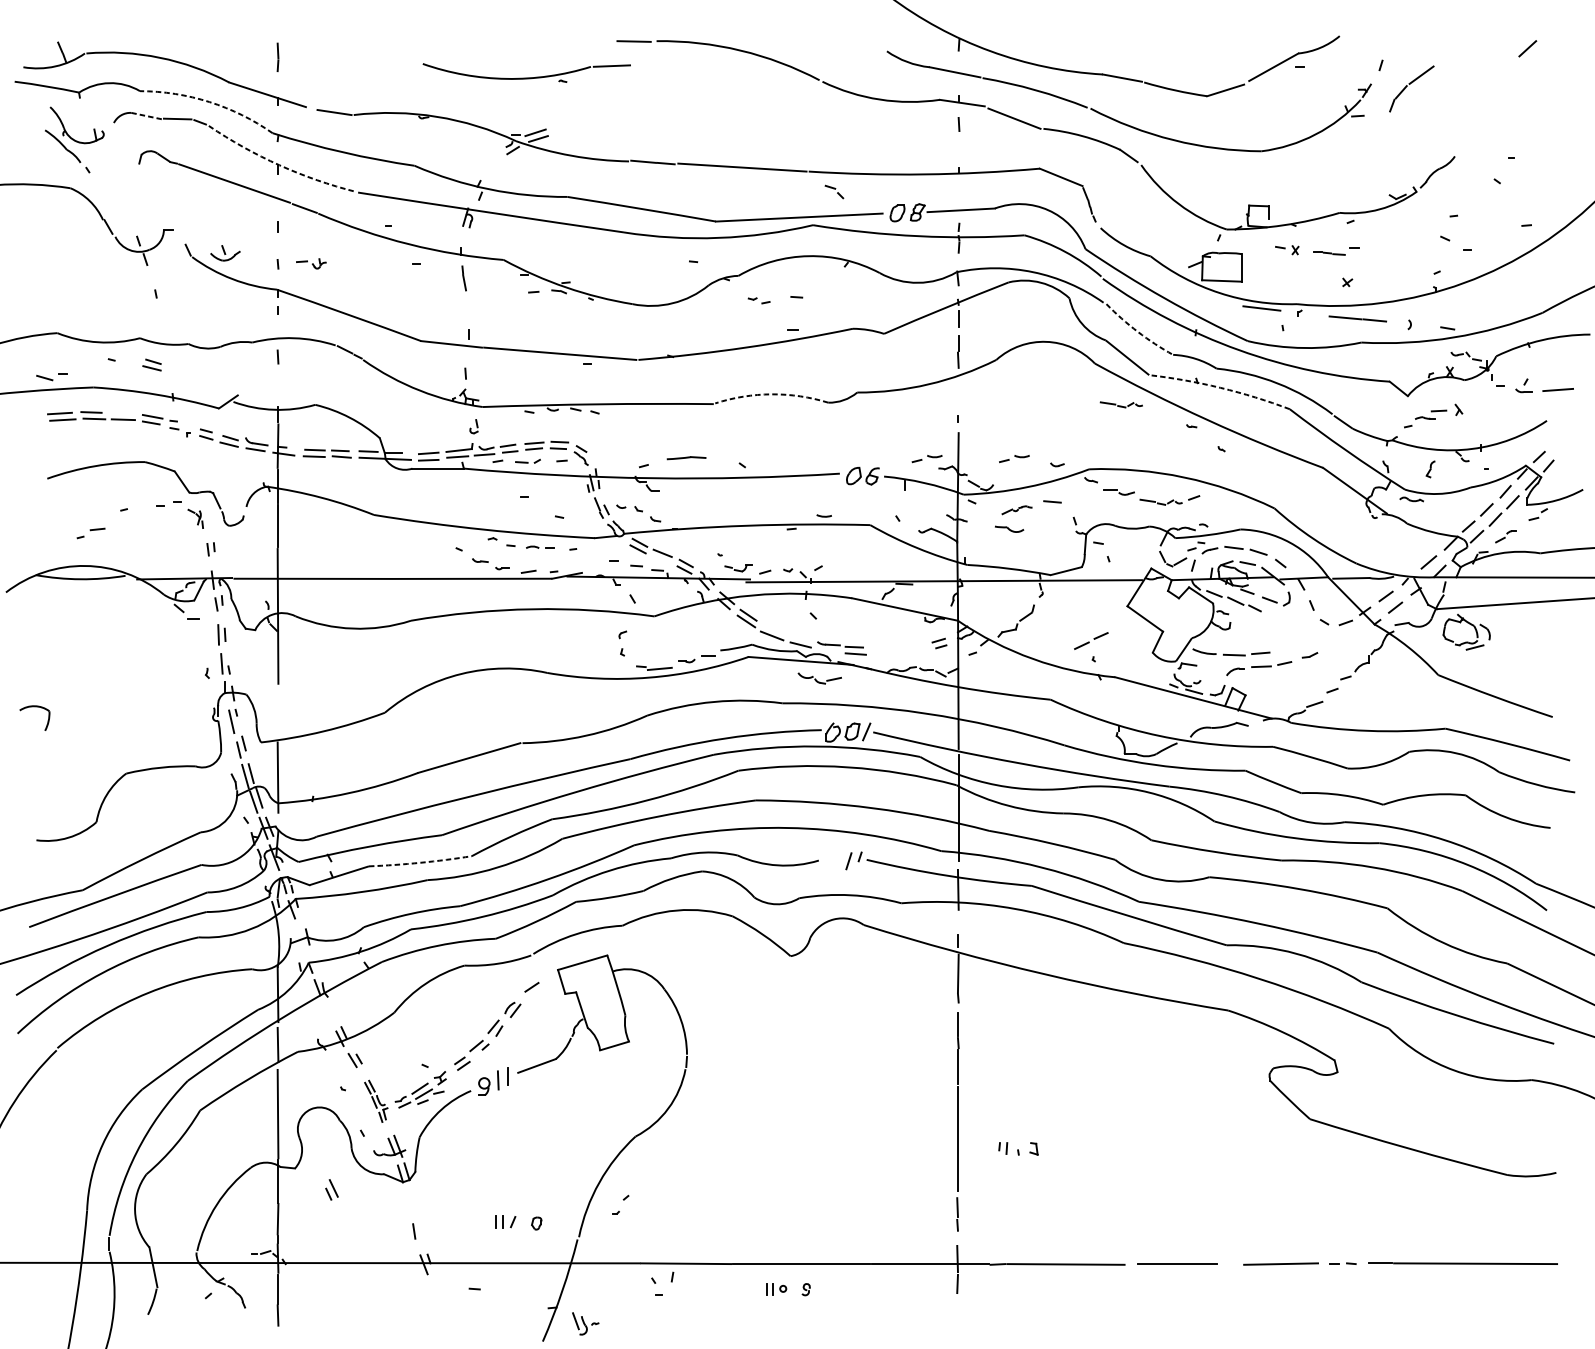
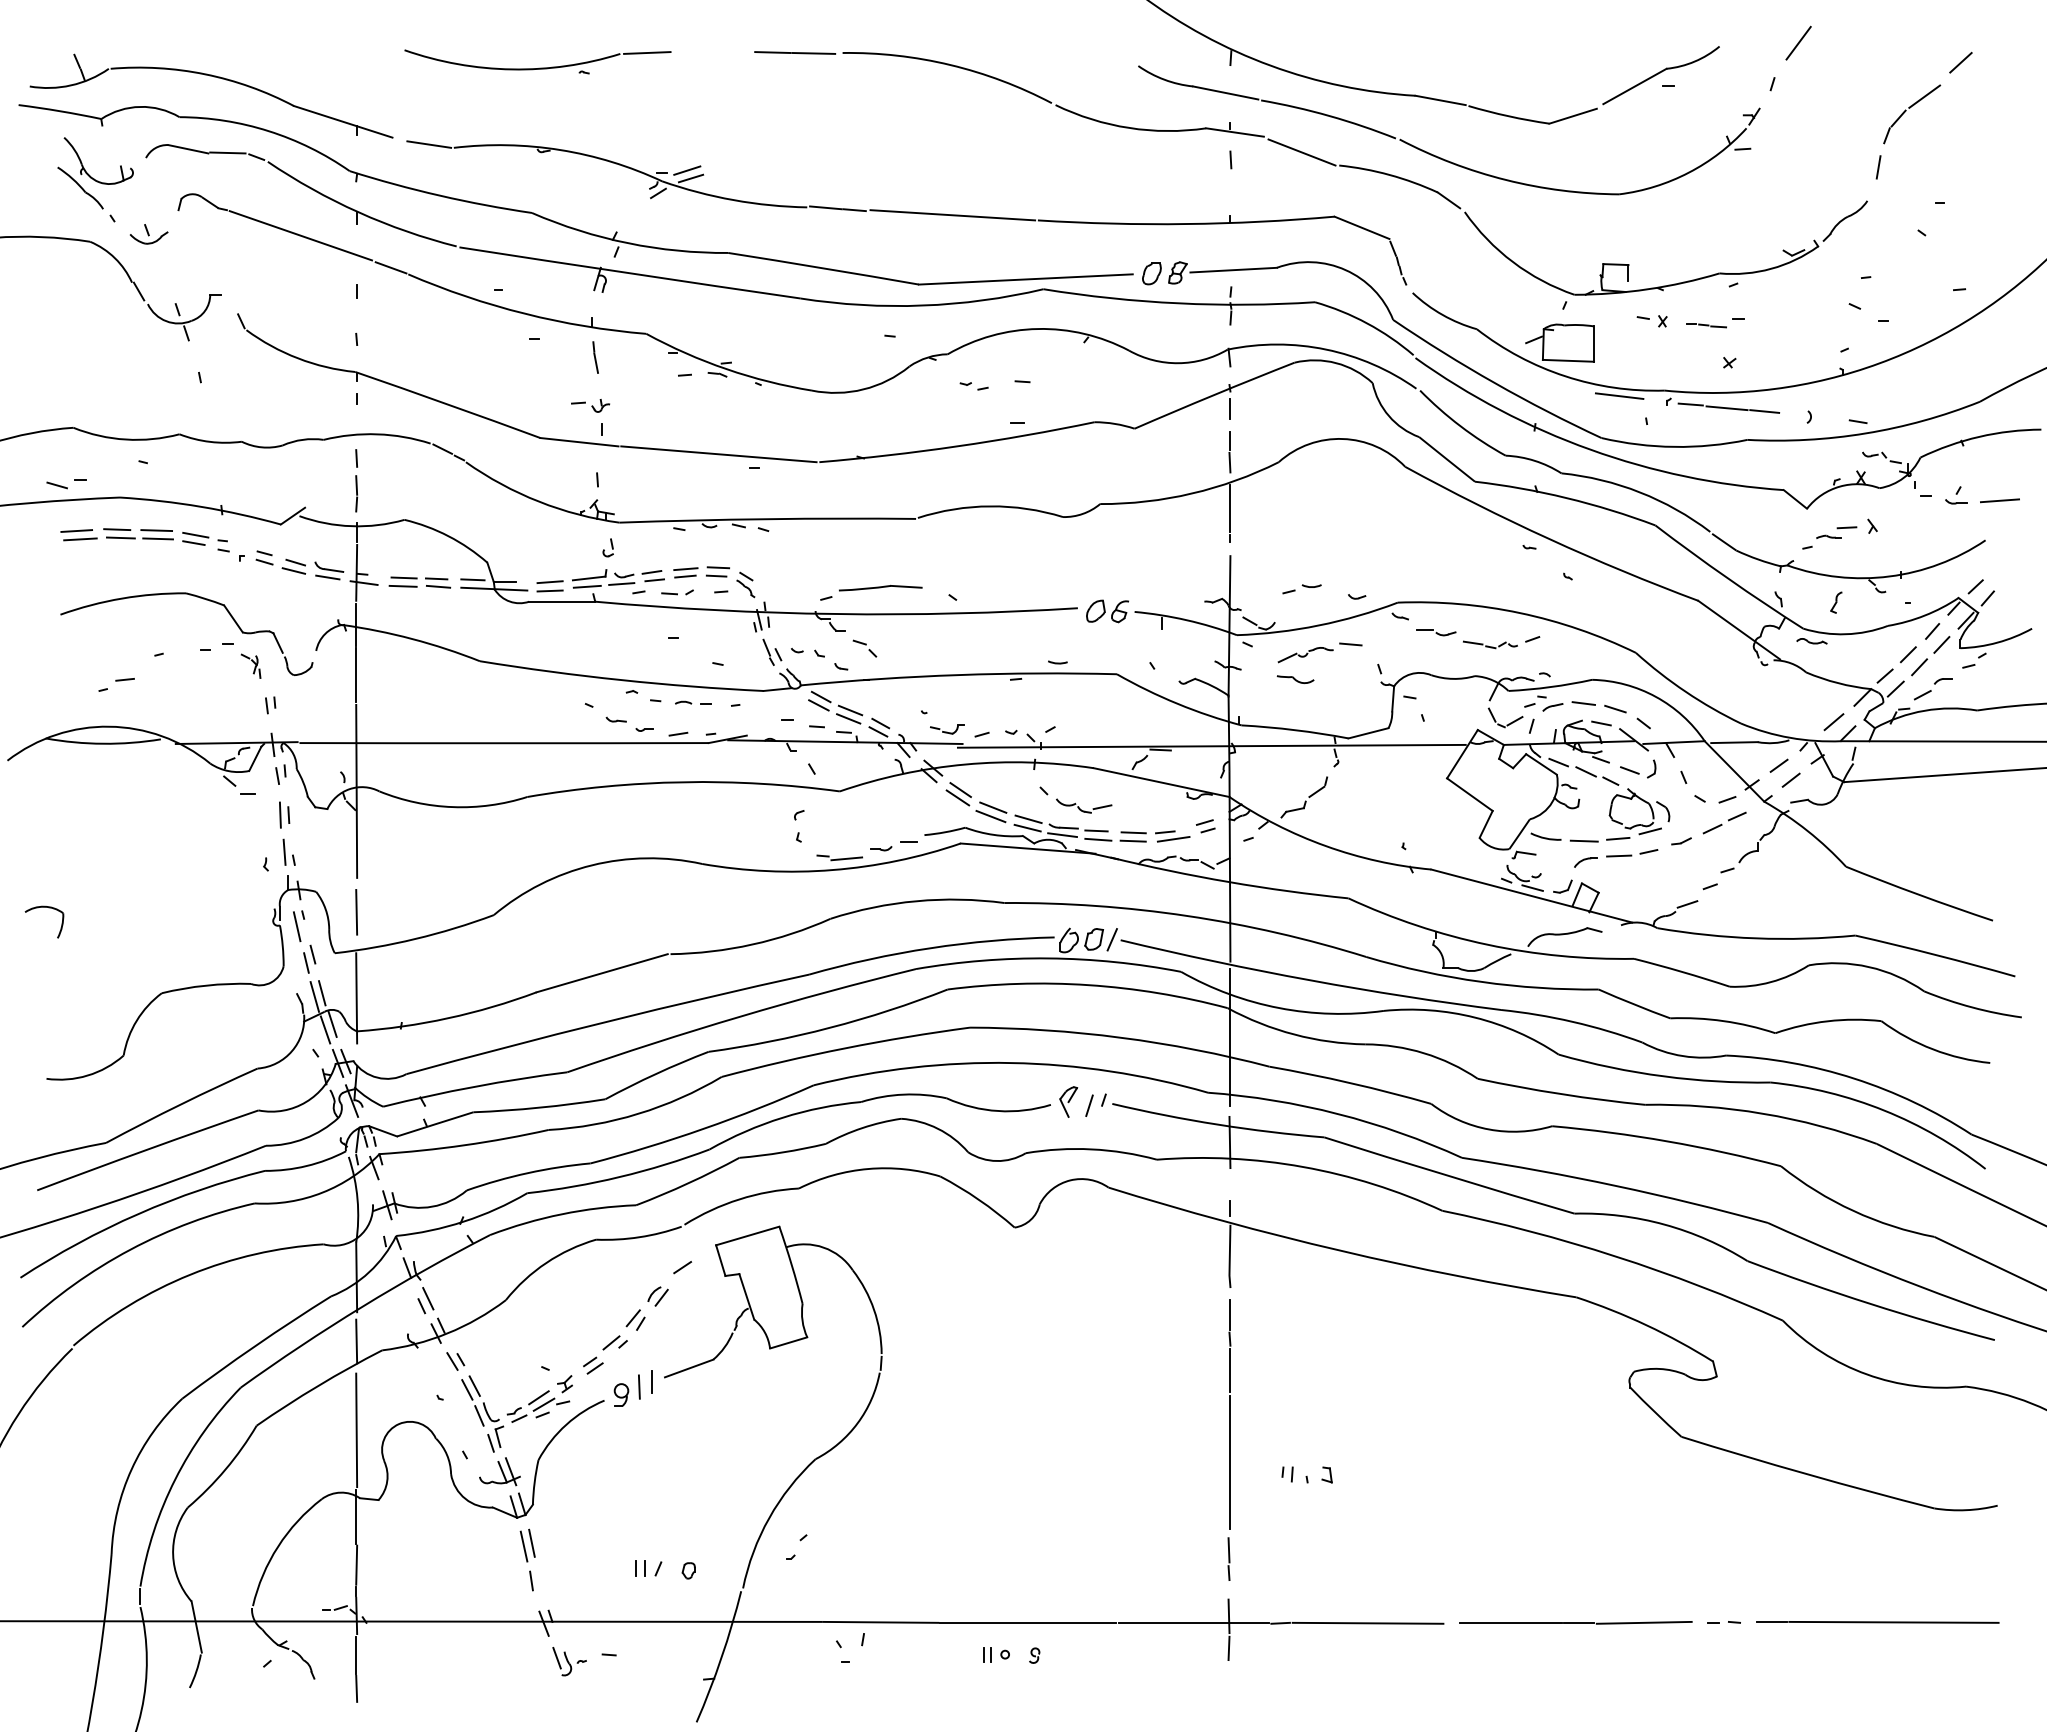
line: (1401, 32) -> (1798, 42), added
line: (601, 40) -> (772, 52), added
line: (277, 57) -> (356, 493), moved
part: (527, 77) -> (539, 67), moved
part: (1410, 84) -> (1910, 108), moved
arc: (209, 102) -> (268, 131), dashed -> solid
line: (147, 116) -> (188, 149), dashed -> solid
line: (1463, 130) -> (1878, 167), added
arc: (279, 165) -> (358, 212), dashed -> solid
part: (834, 191) -> (864, 648), moved
part: (224, 253) -> (148, 234), moved
part: (311, 263) -> (590, 405), moved
line: (1317, 314) -> (1690, 404), added
arc: (1137, 332) -> (1460, 426), dashed -> solid
part: (151, 364) -> (194, 468), removed
arc: (1220, 388) -> (1566, 498), dashed -> solid
arc: (771, 394) -> (990, 506), dashed -> solid
line: (958, 396) -> (1230, 508), added
part: (1121, 404) -> (1439, 519), removed
line: (122, 413) -> (156, 530), added
part: (686, 458) -> (880, 588), size x1.67
part: (926, 459) -> (1189, 589), removed
part: (1017, 510) -> (1305, 655), size x1.43
part: (1505, 537) -> (1932, 689), size x1.43
line: (661, 559) -> (848, 718), added
part: (1470, 625) -> (1644, 802), moved
line: (774, 628) -> (993, 807), added
line: (801, 638) -> (1028, 819), added
line: (1089, 642) -> (1722, 824), moved
line: (883, 648) -> (1133, 832), added
line: (827, 650) -> (1062, 835), added
part: (913, 651) -> (1172, 836), added
line: (882, 654) -> (1132, 840), added
part: (820, 678) -> (1084, 805), moved
line: (277, 710) -> (356, 912), added
part: (832, 857) -> (1068, 1101), added
arc: (420, 862) -> (539, 1107), dashed -> solid
line: (302, 938) -> (387, 1205), added
part: (376, 1101) -> (482, 1413), size x1.43
part: (331, 1189) -> (425, 1300), moved
line: (414, 1201) -> (531, 1542), added
line: (408, 1204) -> (523, 1546), added
line: (1230, 1263) -> (1579, 1622), added
part: (585, 1323) -> (569, 1661), moved

